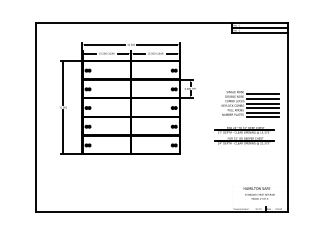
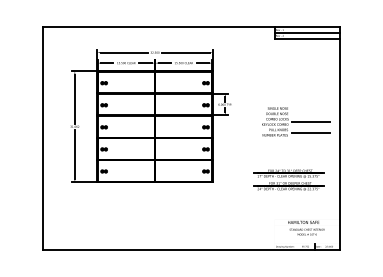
line: (262, 94) -> (310, 111), removed
line: (262, 98) -> (310, 116), removed
line: (262, 108) -> (310, 127), removed
line: (262, 117) -> (310, 138), removed
part: (244, 135) -> (288, 179), moved

